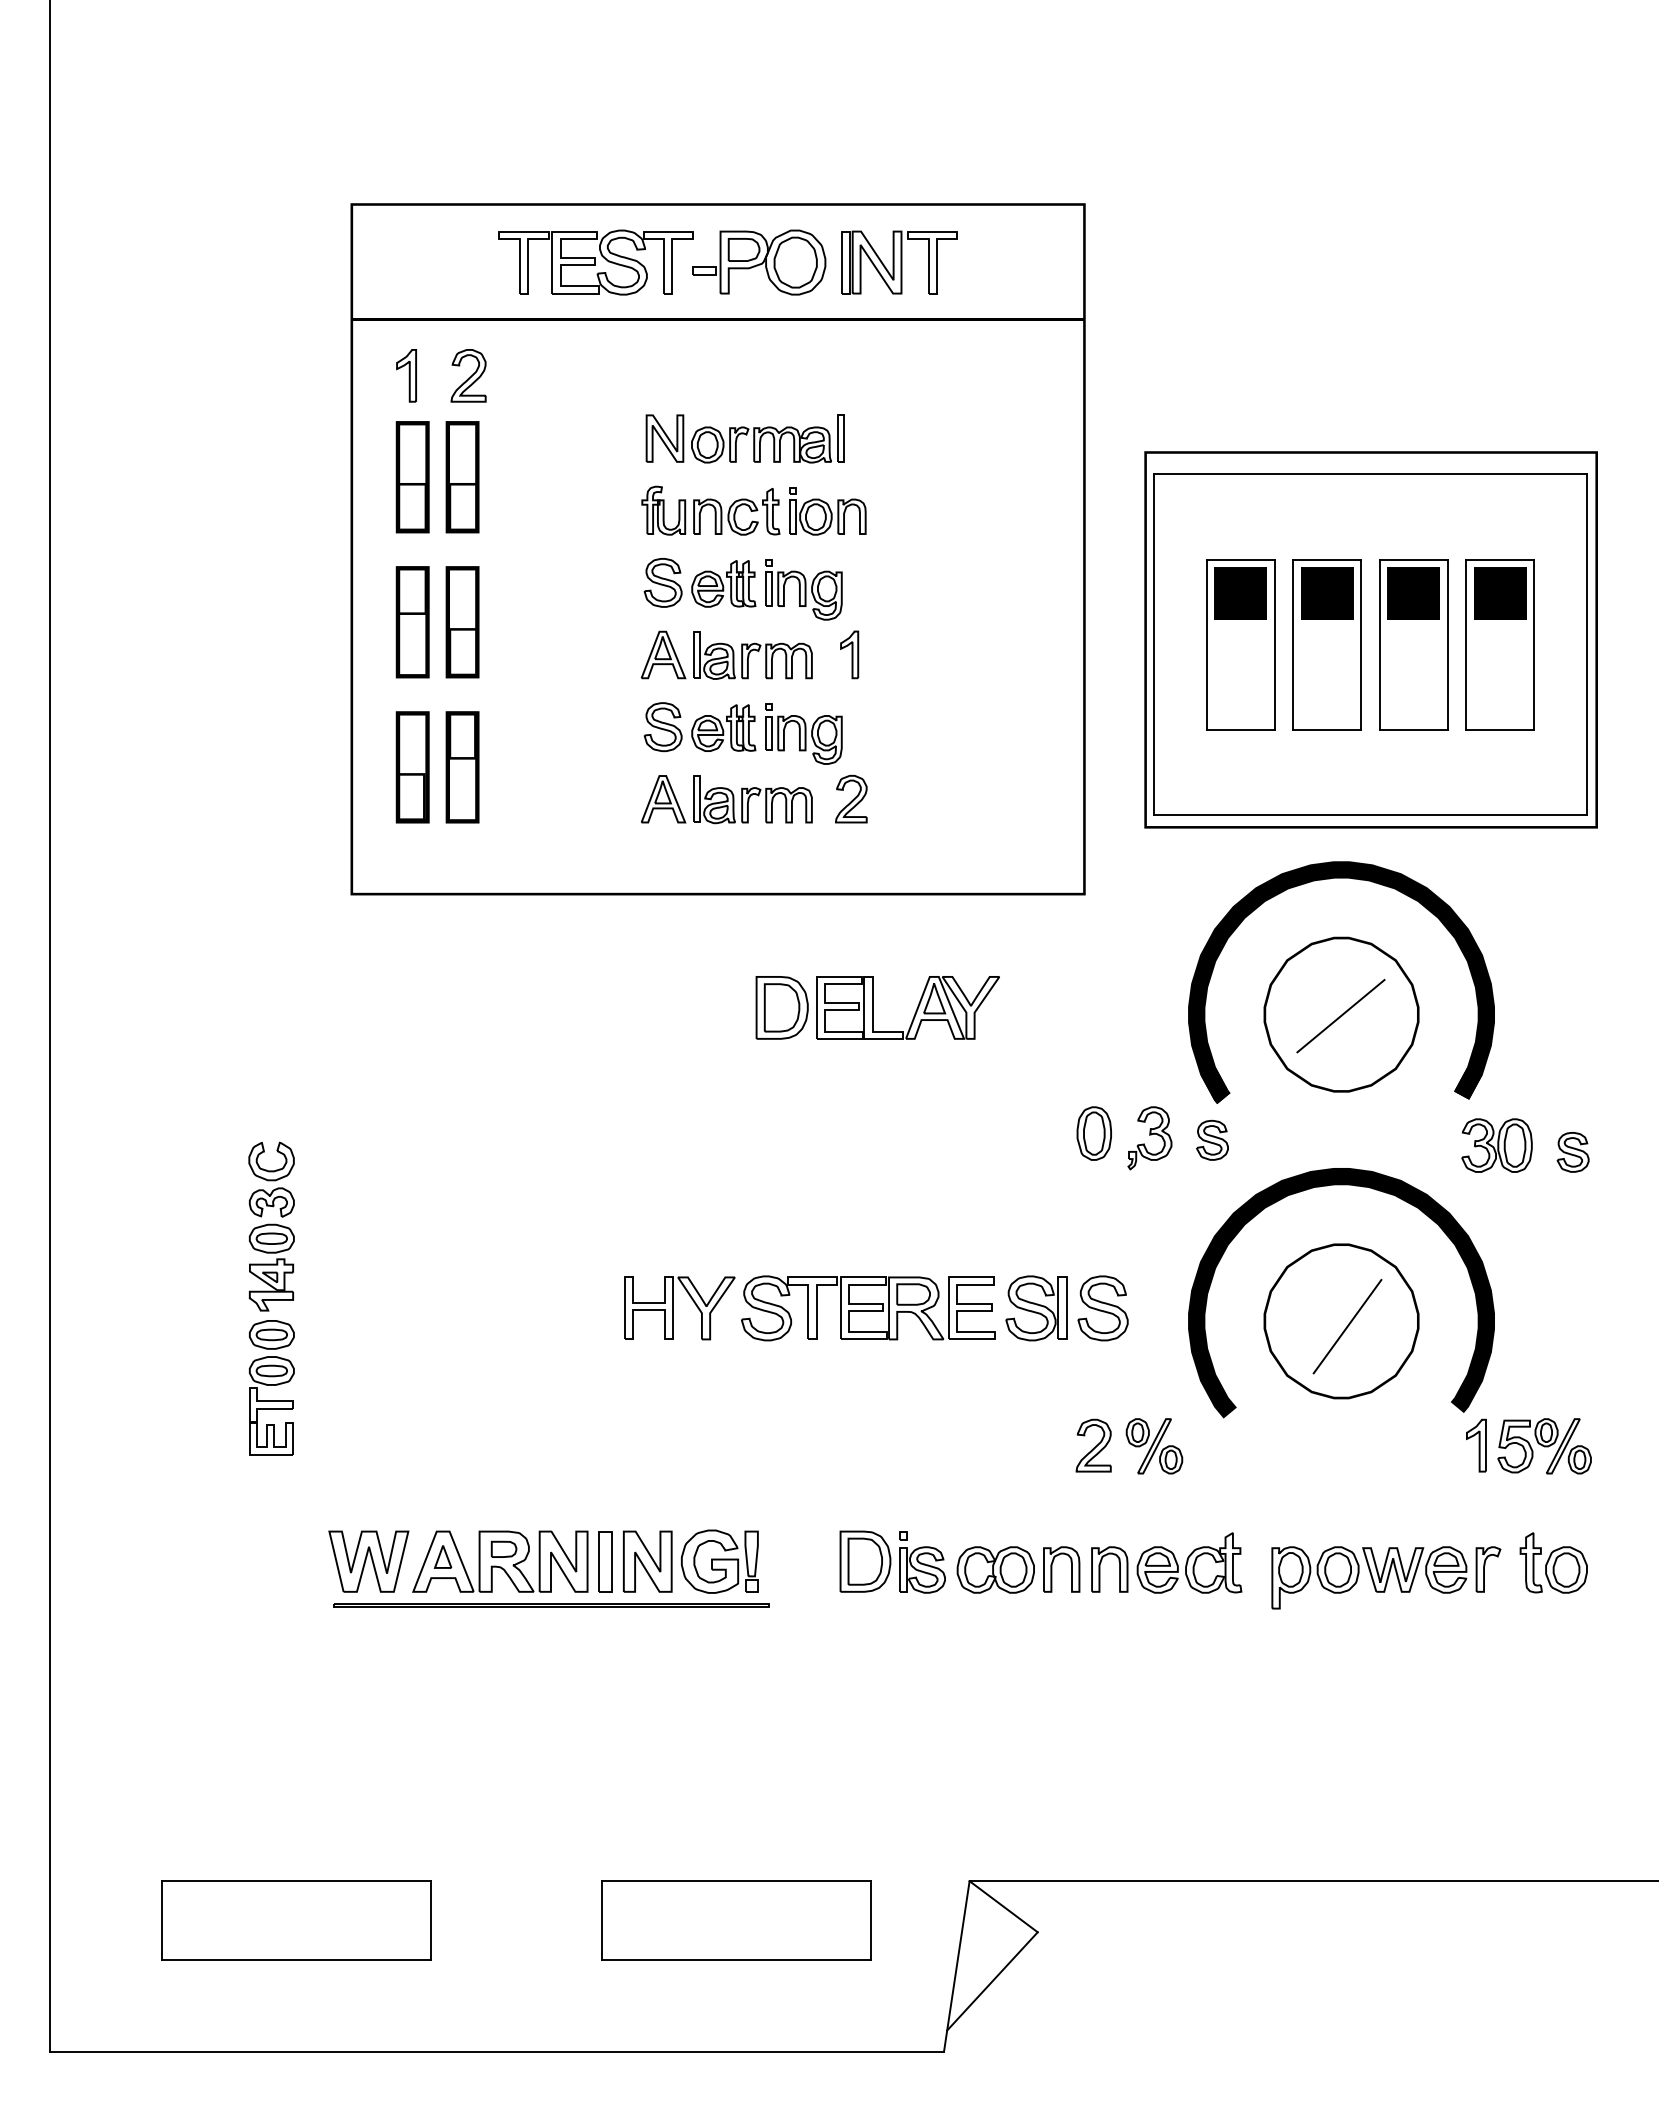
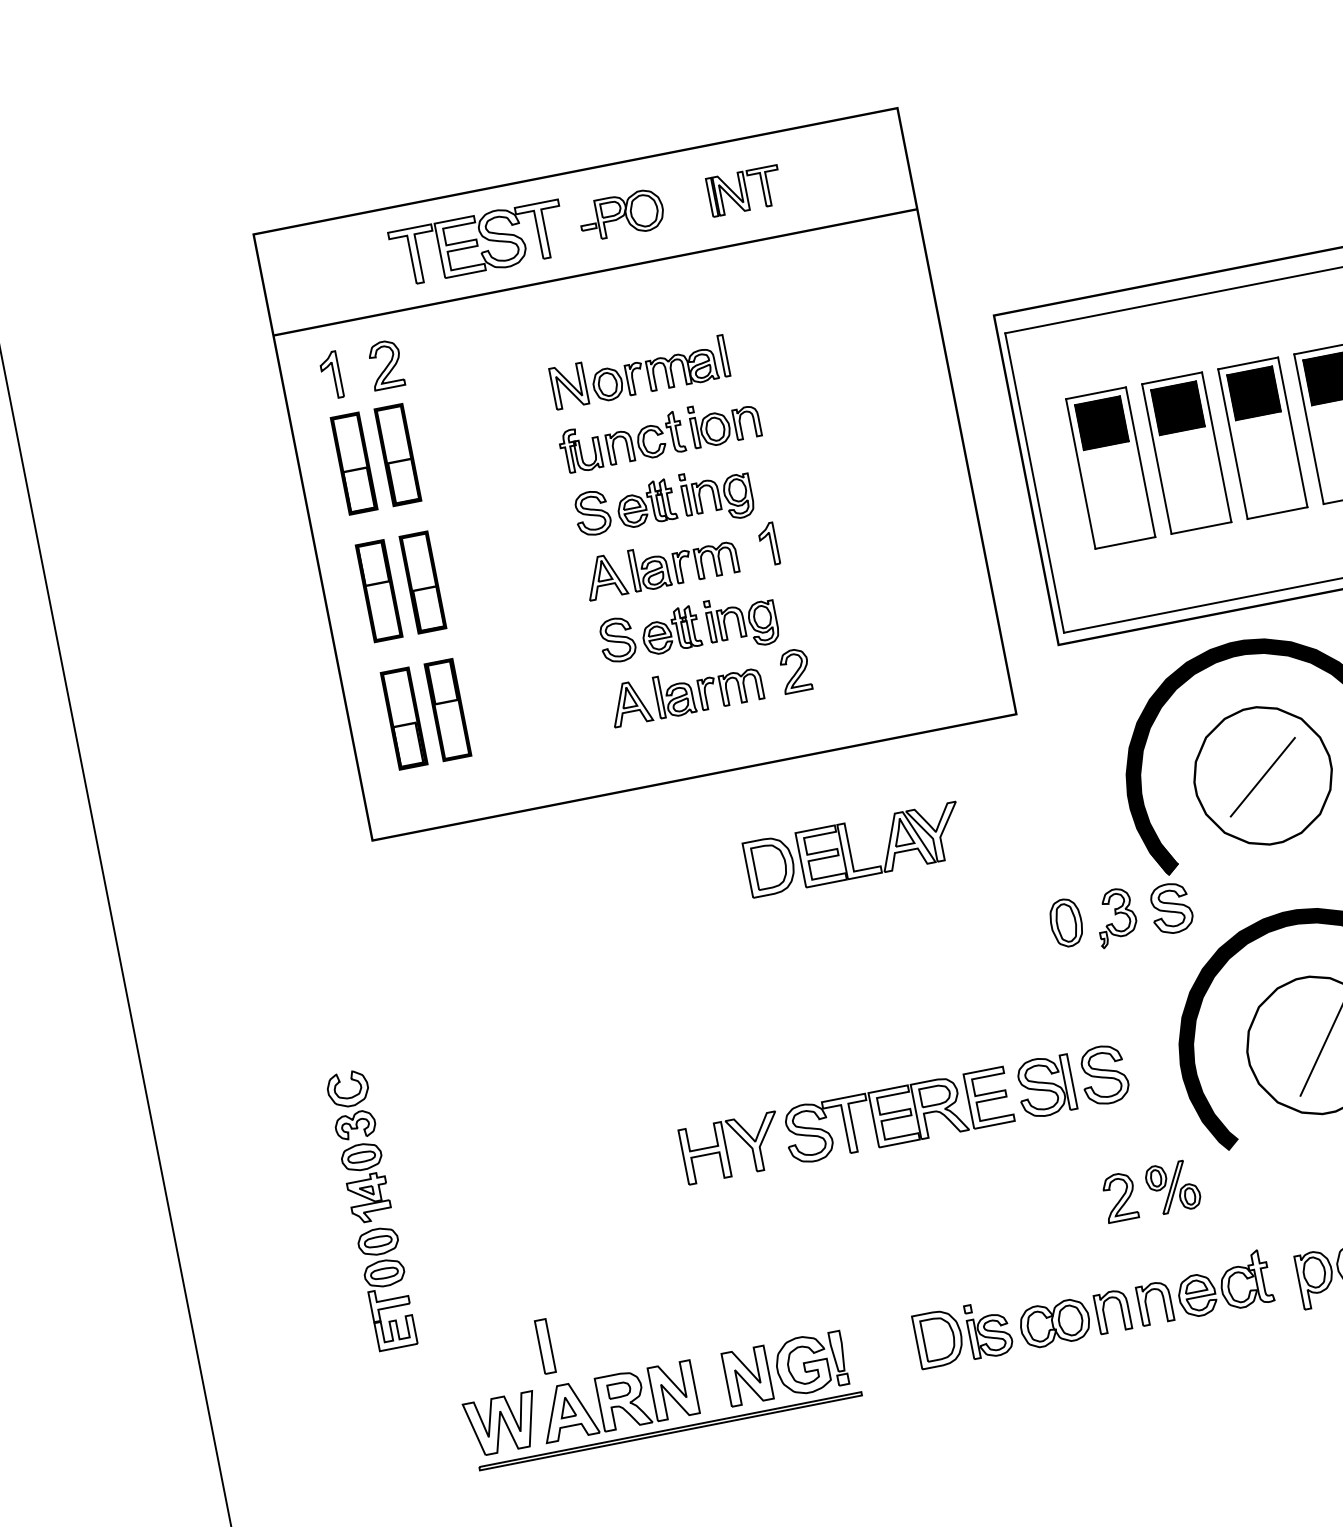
part: (759, 262) -> (621, 215), size x0.7
part: (899, 262) -> (744, 191), size x0.7
part: (1212, 1140) -> (1171, 908), size x1.4
part: (605, 1561) -> (545, 1346), moved

